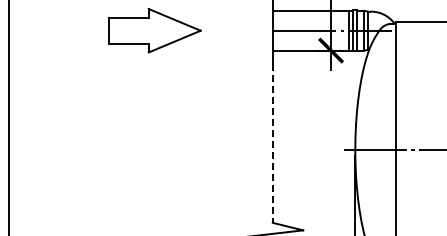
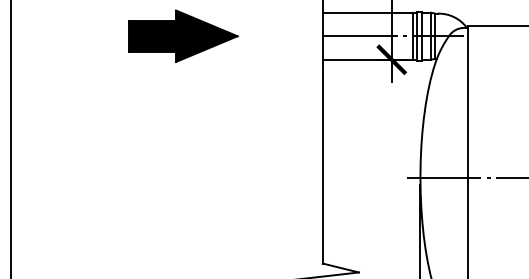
fill: (154, 30) -> (182, 35), added
line: (272, 143) -> (322, 169), dashed -> solid

